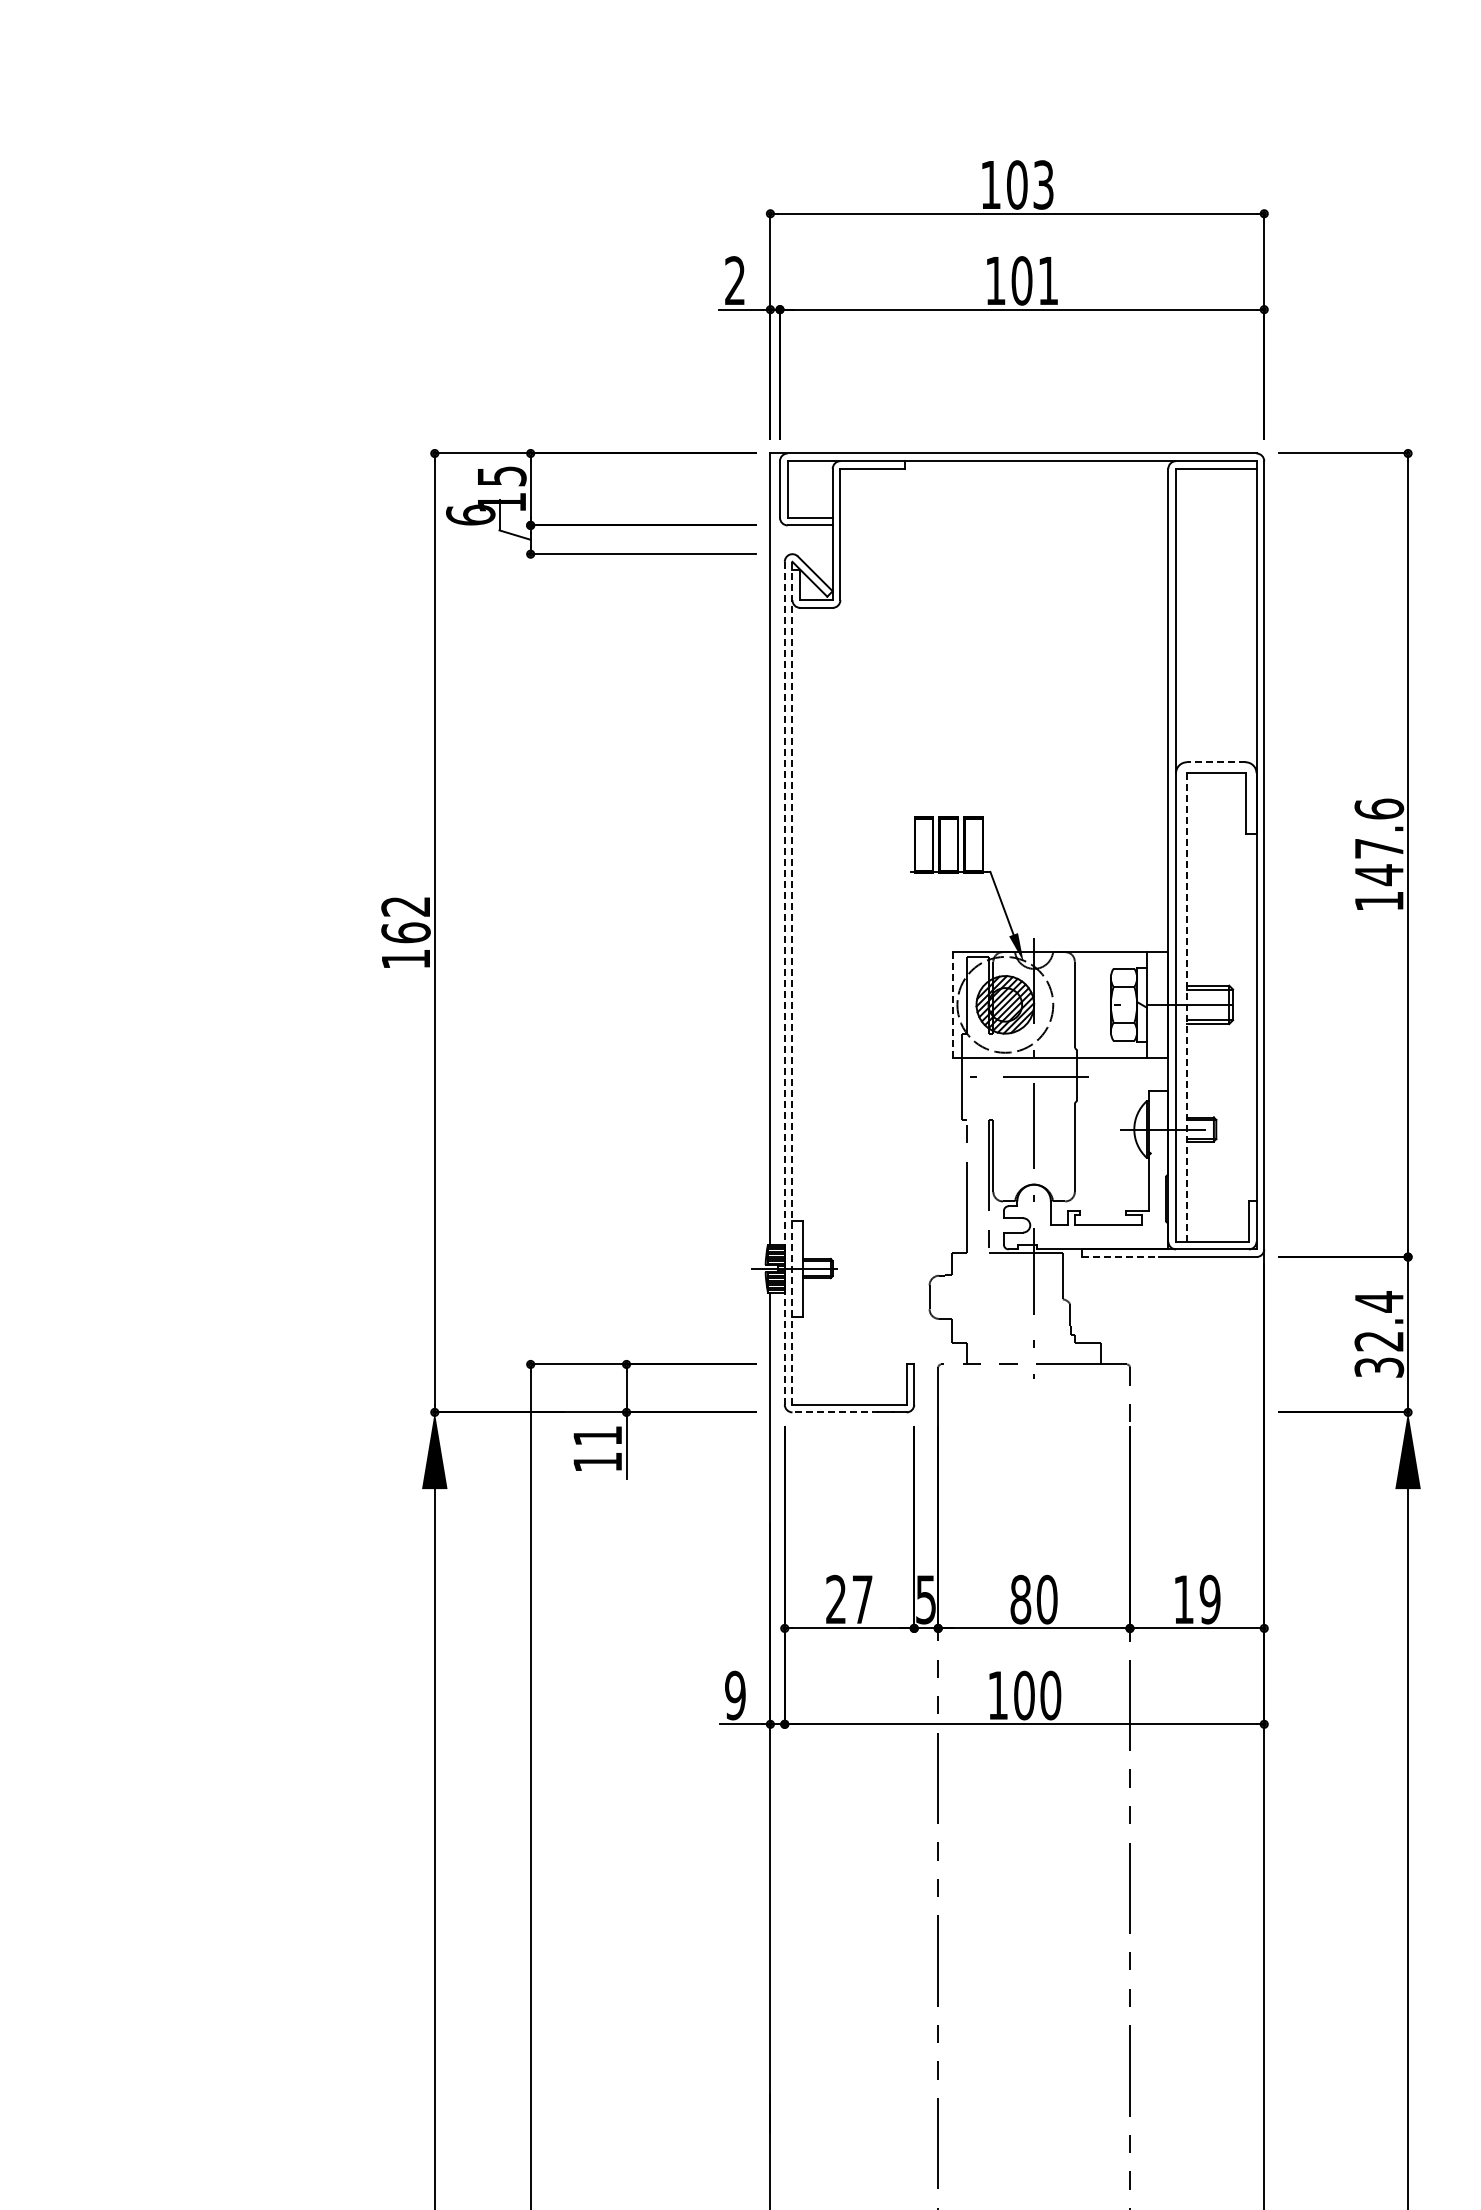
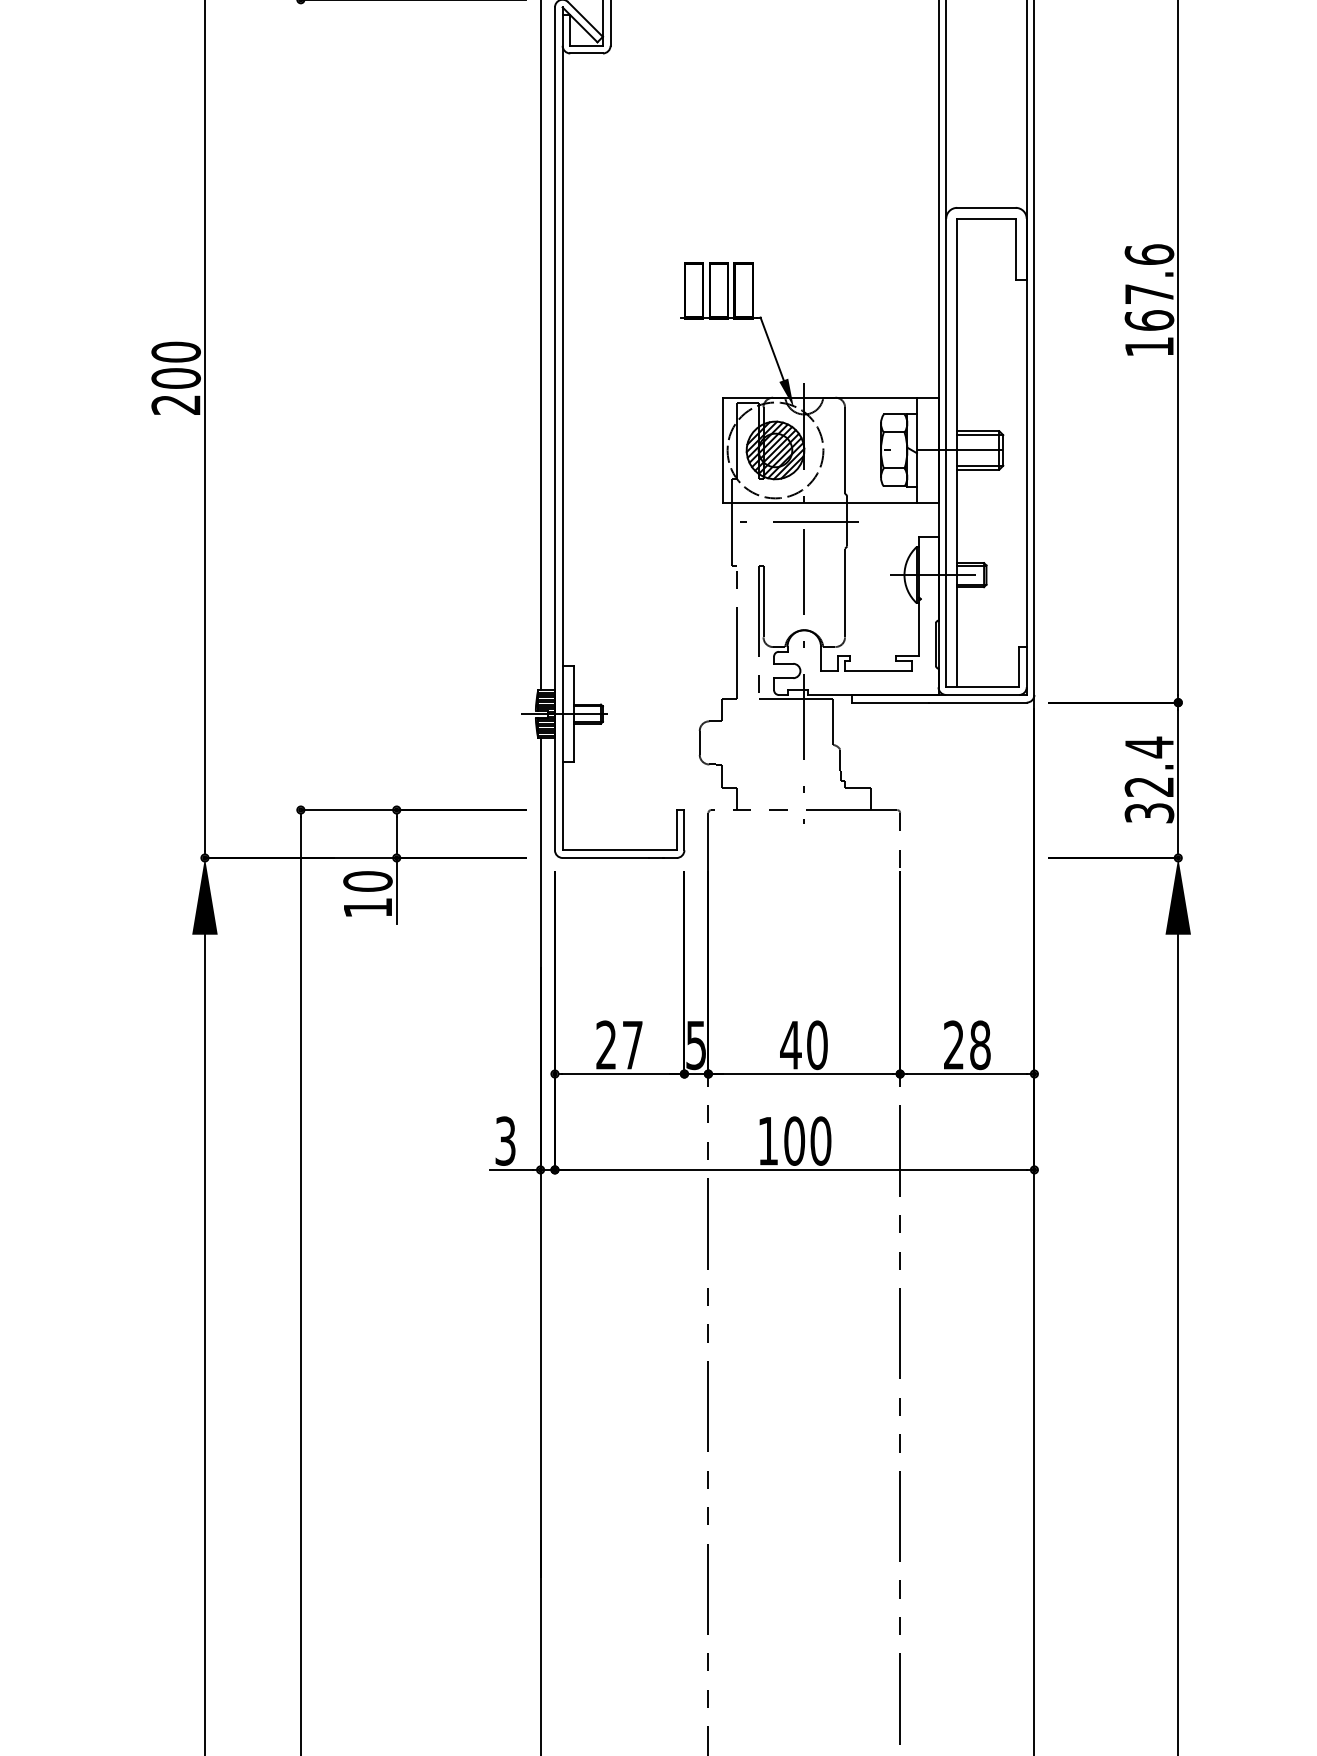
line: (1215, 762) -> (985, 208), dashed -> solid
text: (1379, 875) -> (1149, 321), 147.6 -> 167.6
text: (405, 932) -> (175, 378), 162 -> 200
line: (784, 982) -> (554, 428), dashed -> solid
line: (792, 982) -> (562, 428), dashed -> solid
line: (952, 1004) -> (722, 450), dashed -> solid
line: (1187, 1008) -> (957, 454), dashed -> solid
line: (1120, 1257) -> (890, 703), dashed -> solid
line: (835, 1412) -> (605, 858), dashed -> solid
text: (597, 1435) -> (367, 881), 11 -> 10
text: (1020, 1599) -> (790, 1045), 80 -> 40
text: (1196, 1599) -> (966, 1045), 19 -> 28
text: (735, 1695) -> (505, 1141), 9 -> 3

